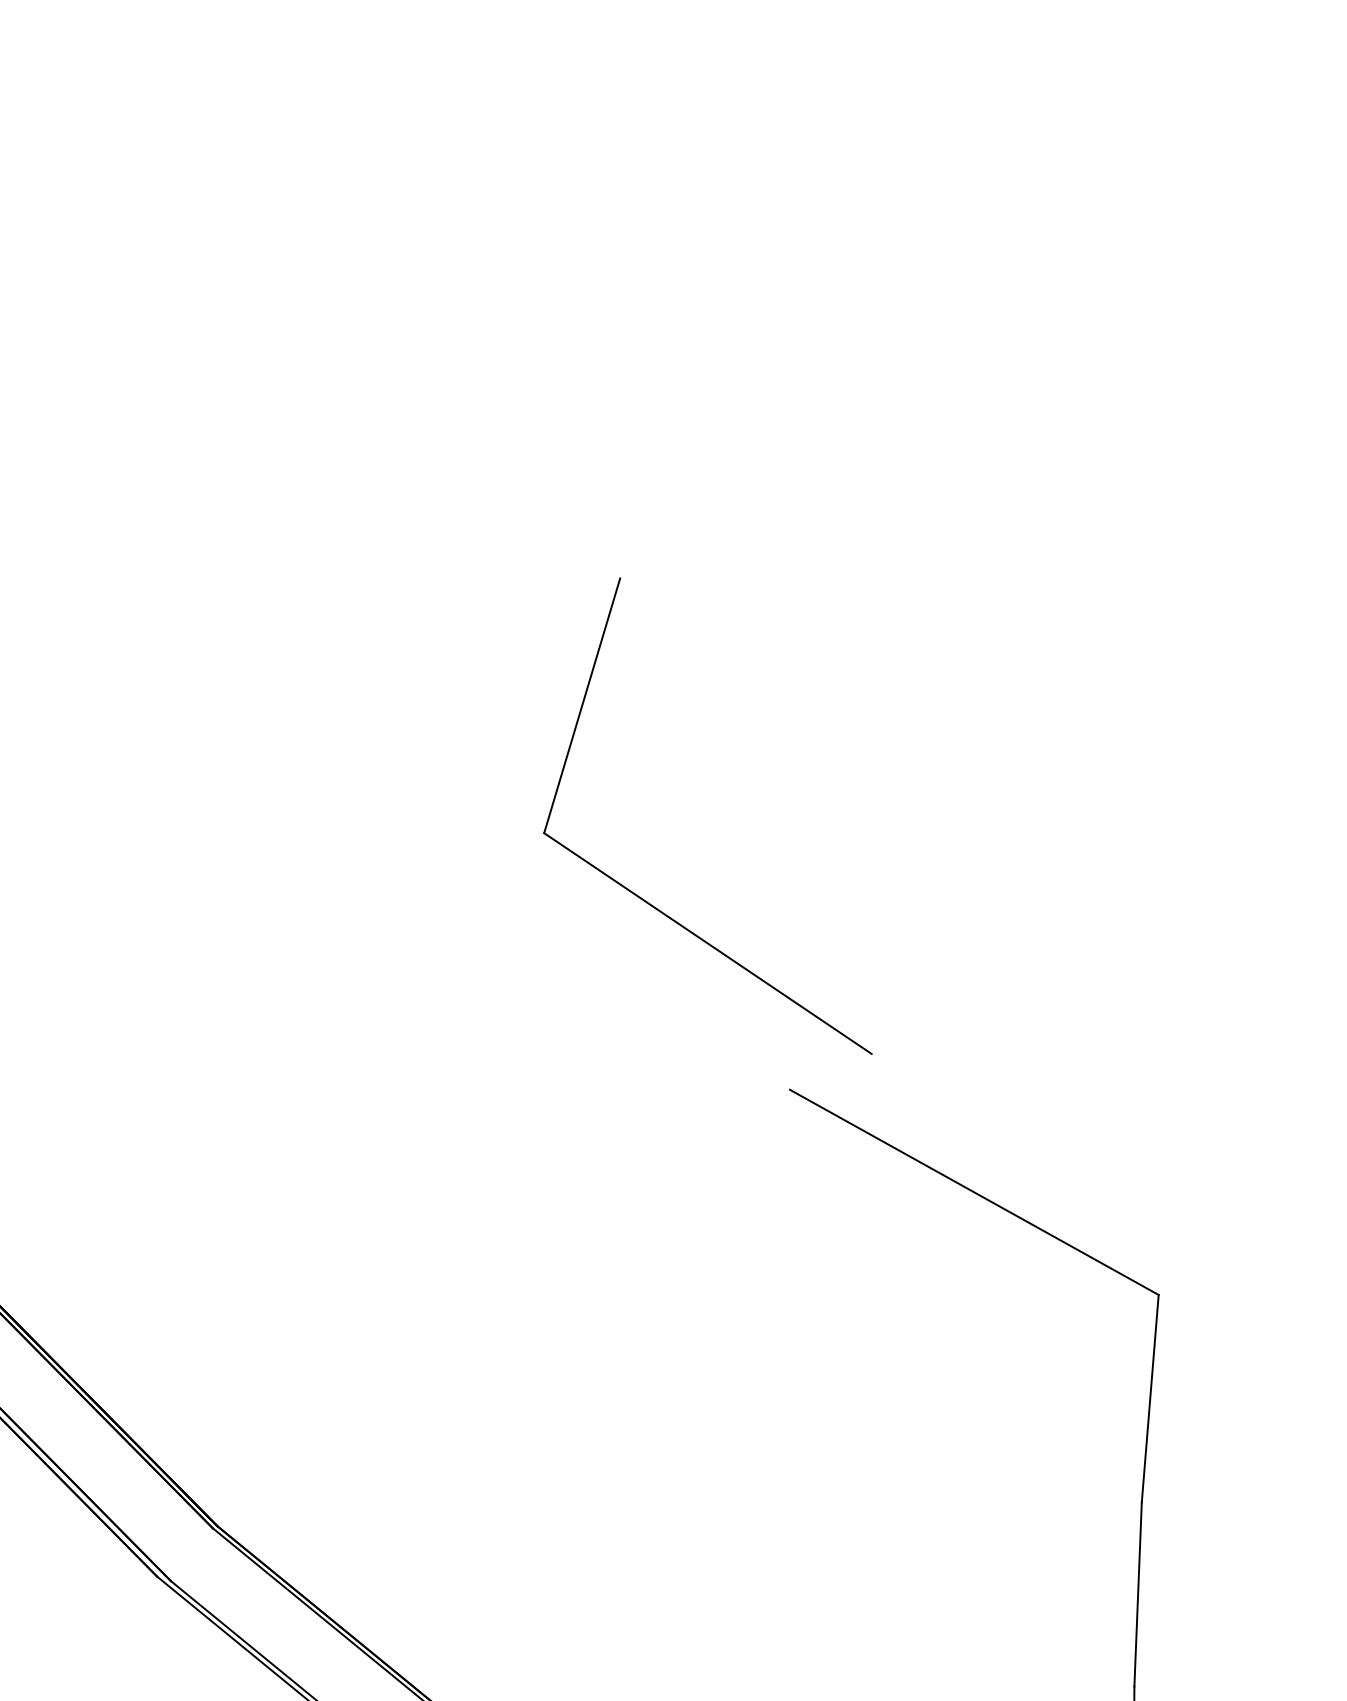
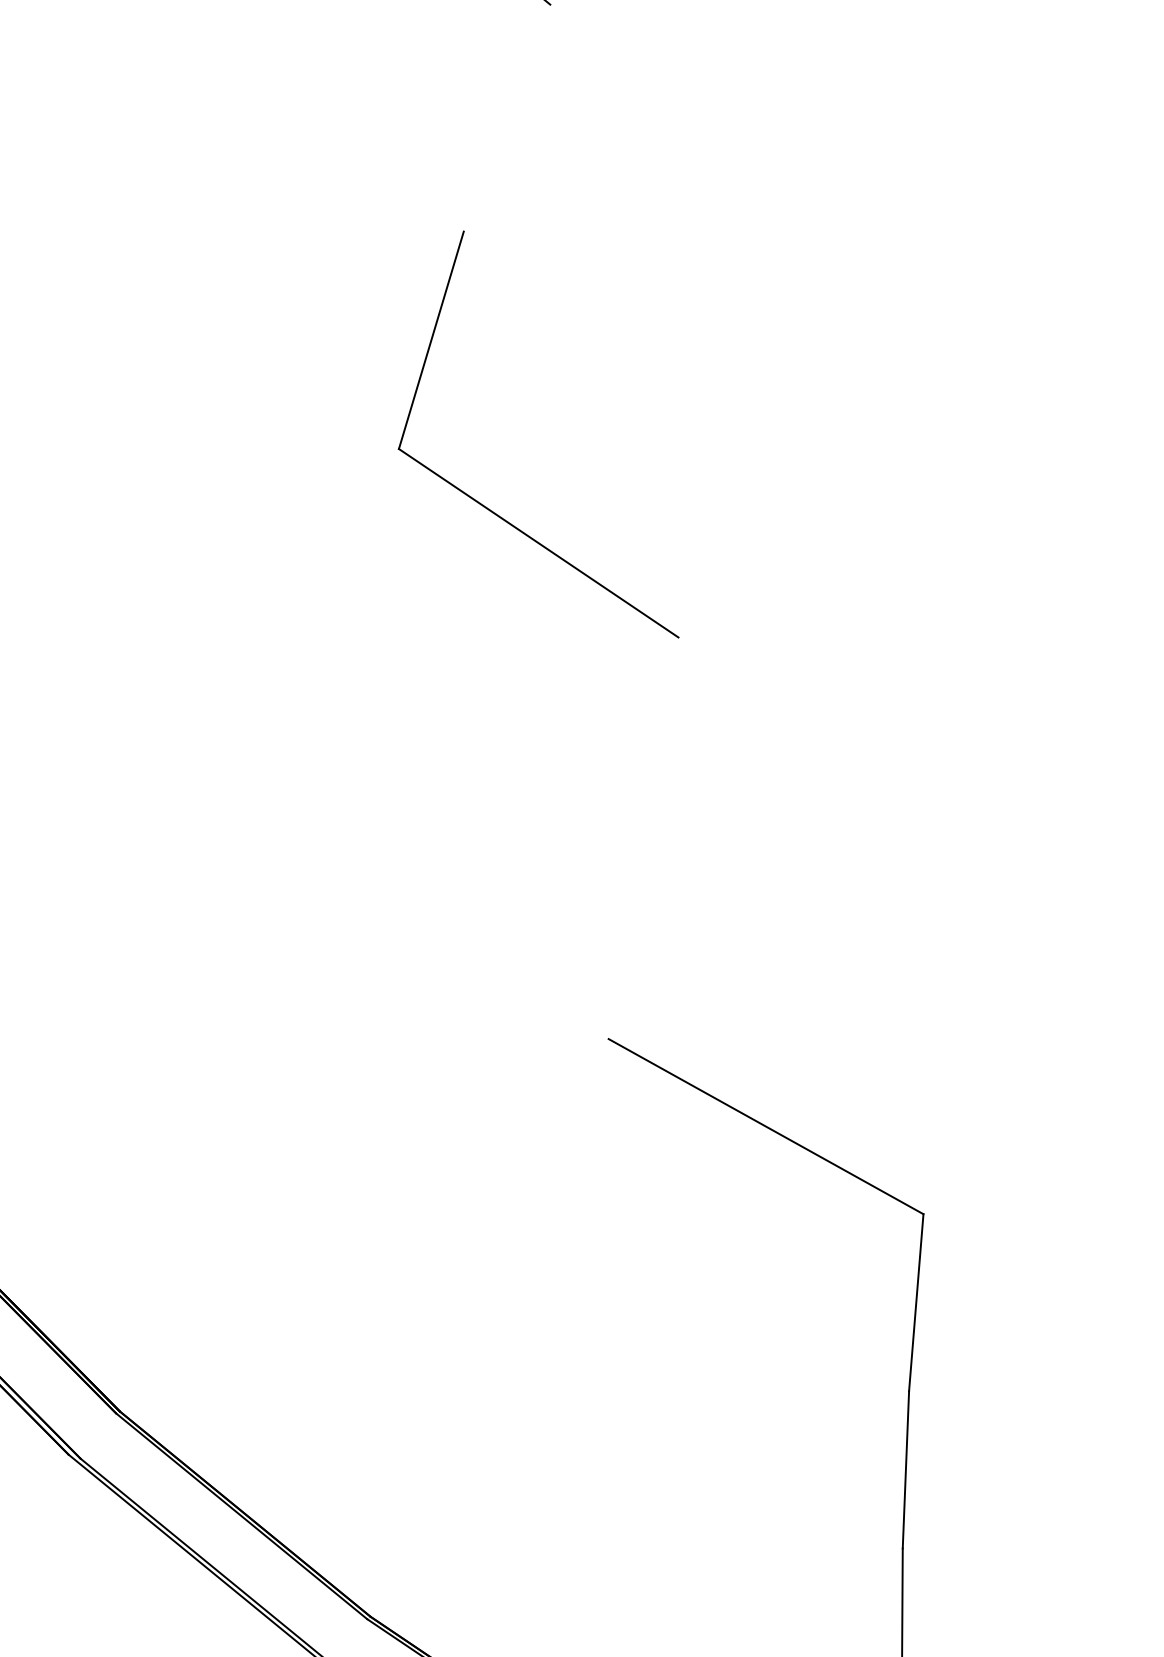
part: (650, 902) -> (489, 508), moved

